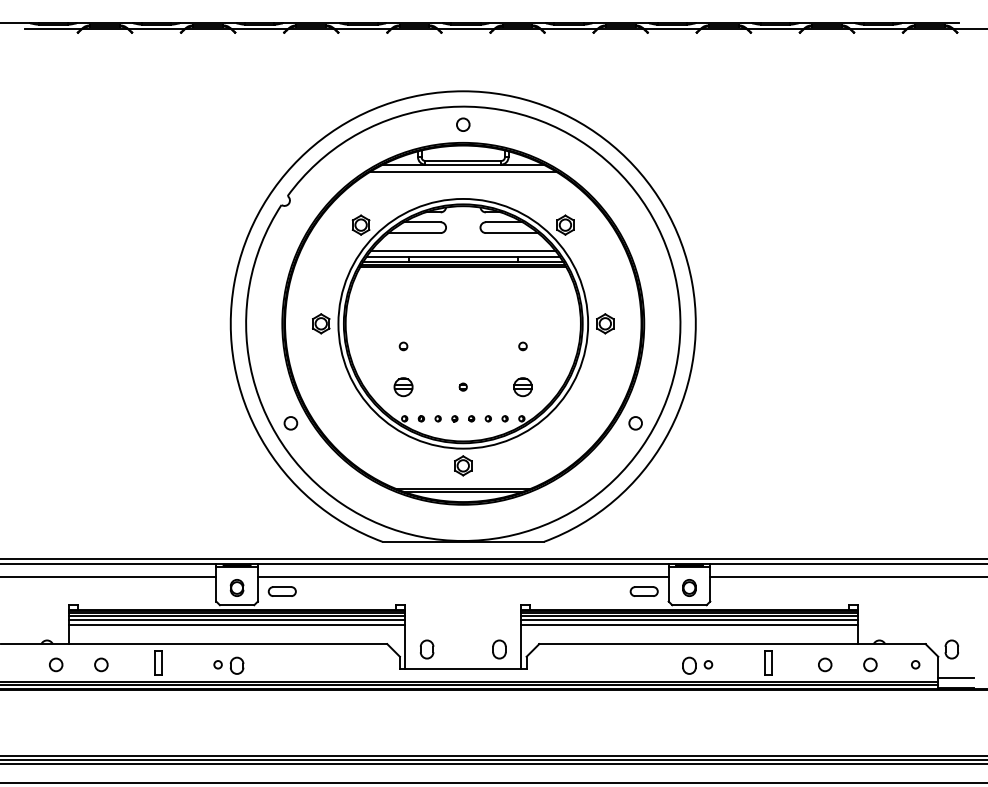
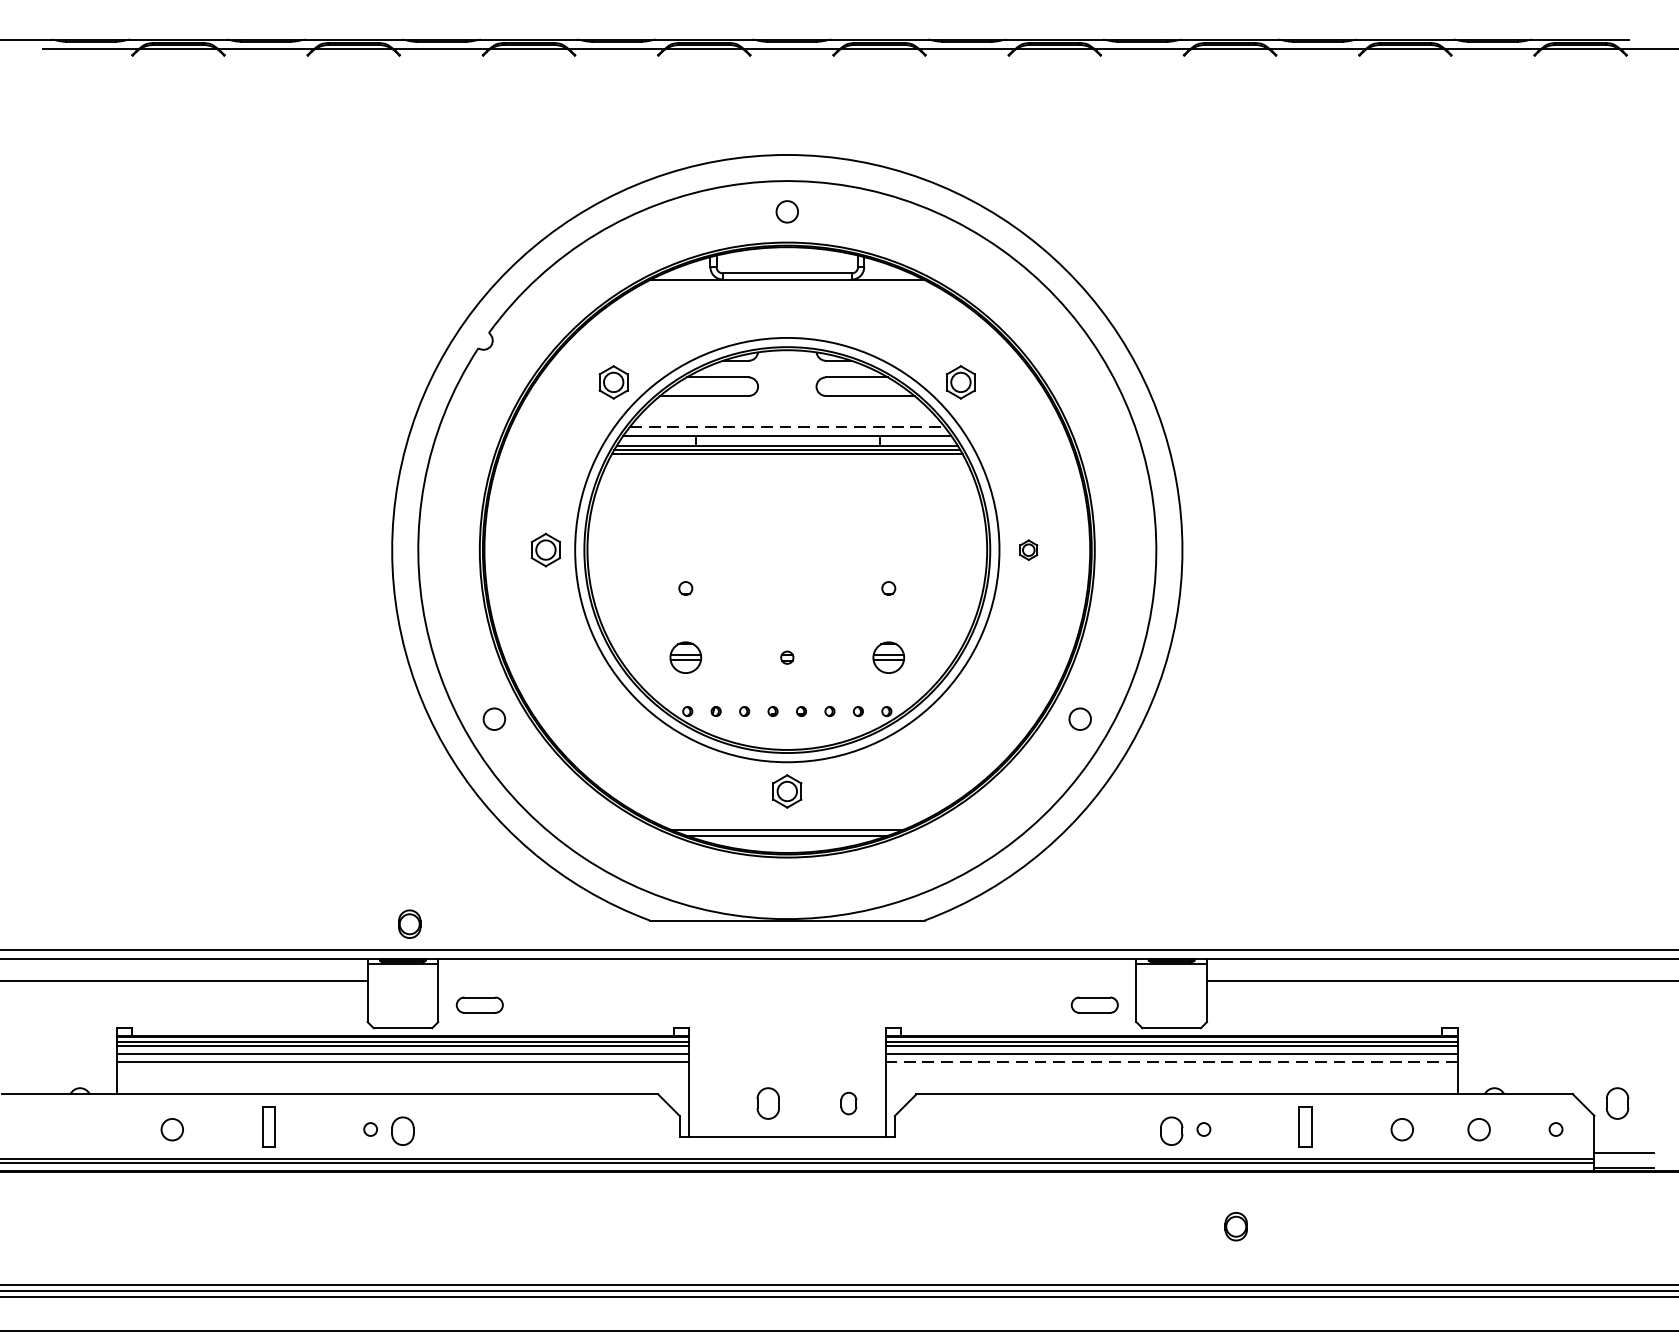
line: (463, 171) -> (787, 291), removed
line: (463, 251) -> (787, 427), solid -> dashed
part: (605, 323) -> (1028, 549), size x0.6
line: (462, 577) -> (785, 981), removed
part: (236, 587) -> (408, 923), moved
part: (689, 587) -> (1236, 1225), moved
line: (688, 625) -> (1170, 1062), solid -> dashed
part: (426, 649) -> (767, 1103), moved
part: (499, 649) -> (848, 1103), size x0.7
circle: (56, 664) -> (96, 1129), removed

